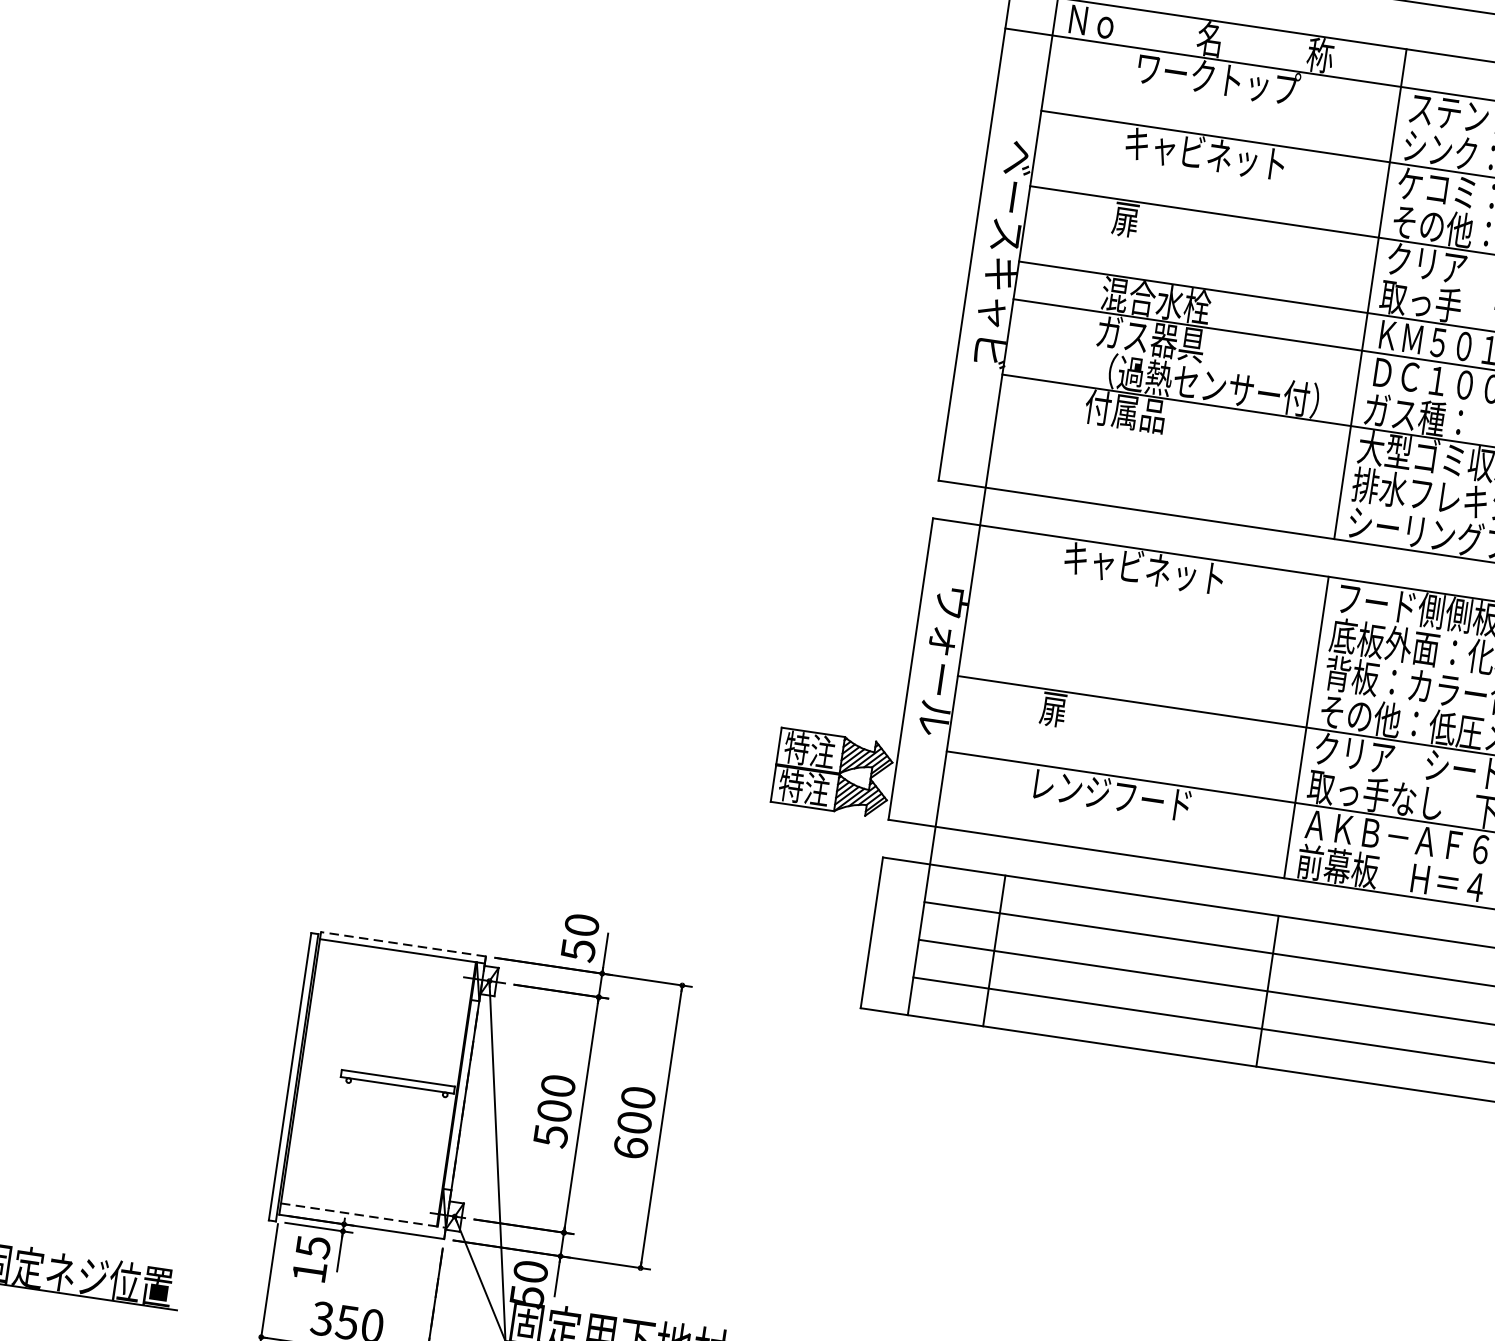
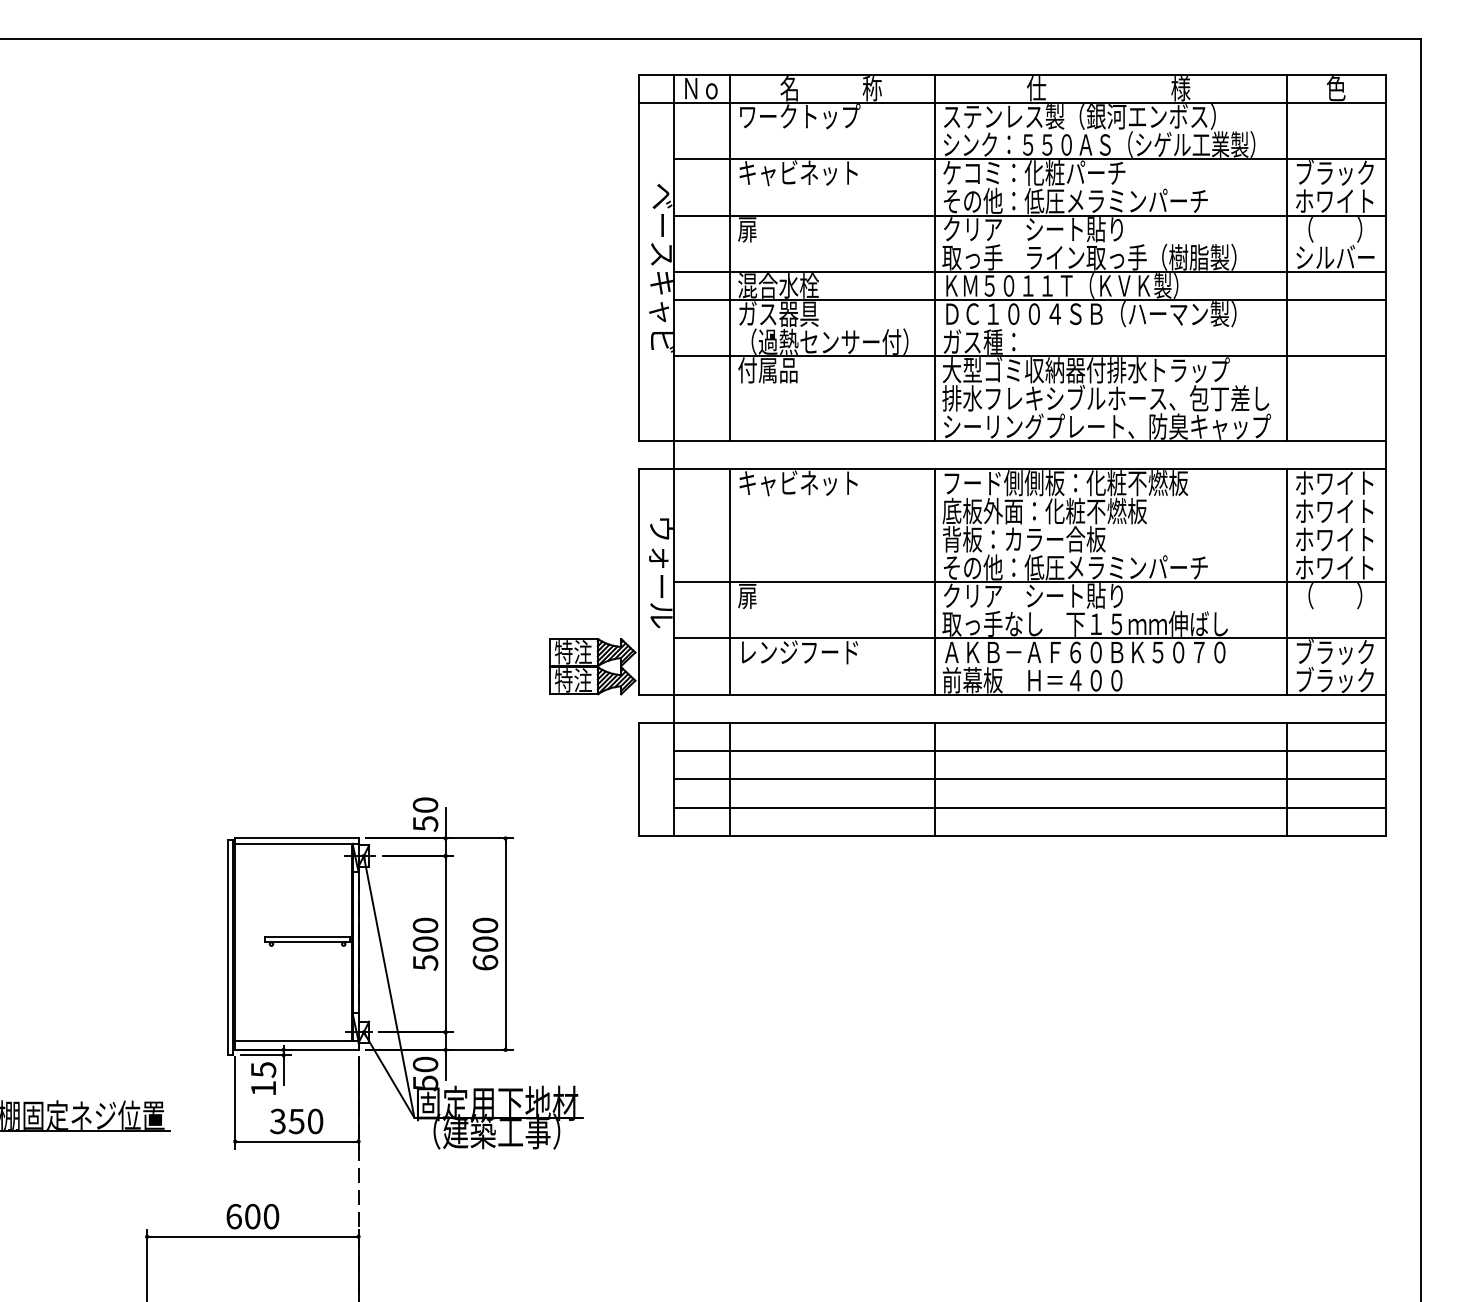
line: (1097, 253) -> (730, 257), added
line: (1033, 686) -> (730, 581), added
line: (402, 944) -> (296, 838), dashed -> solid
line: (362, 1215) -> (296, 1041), dashed -> solid

